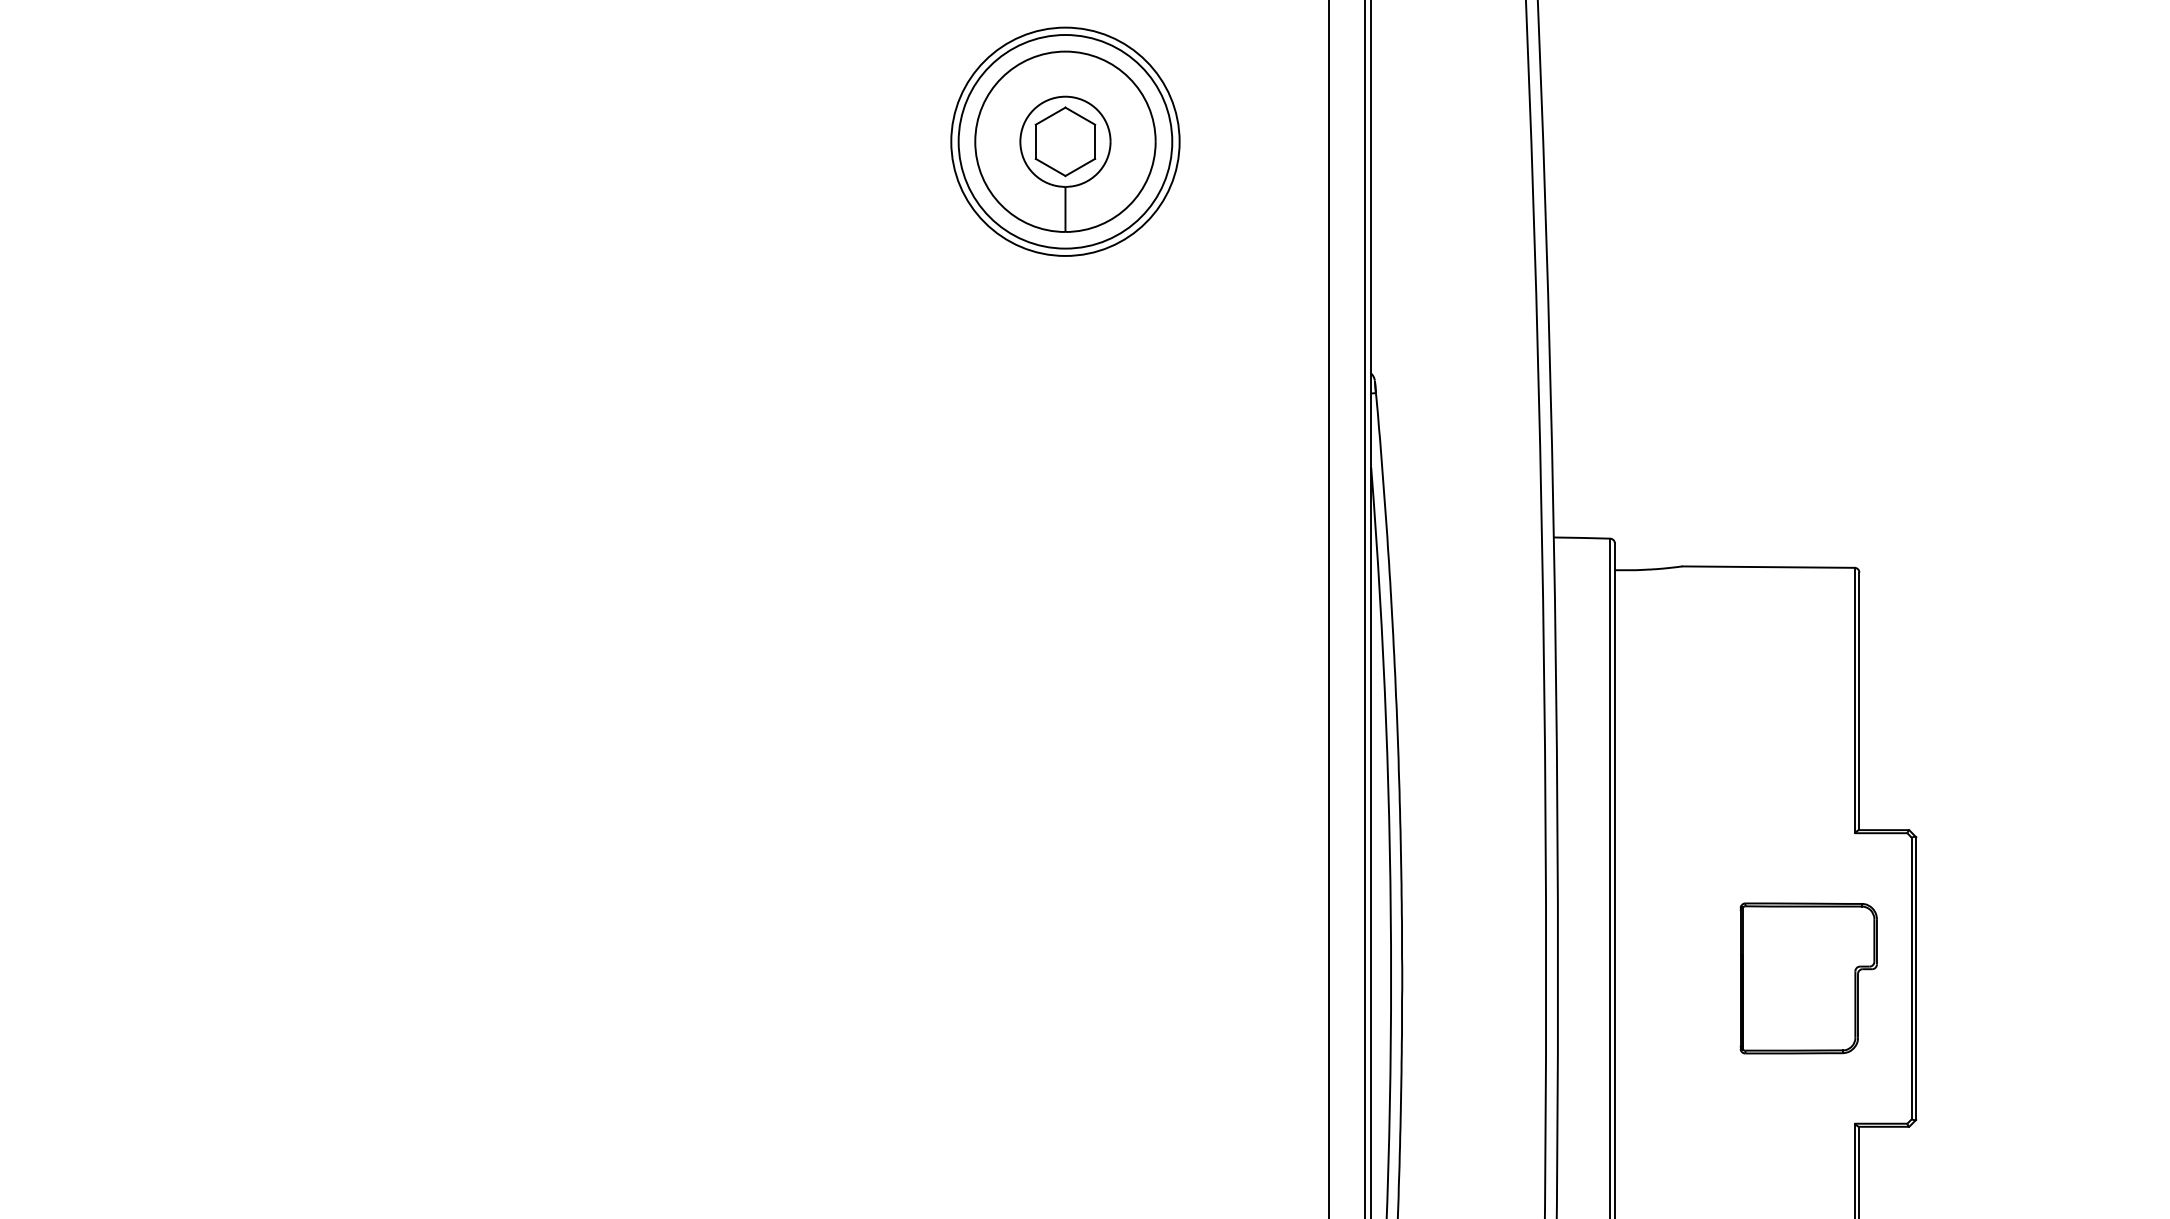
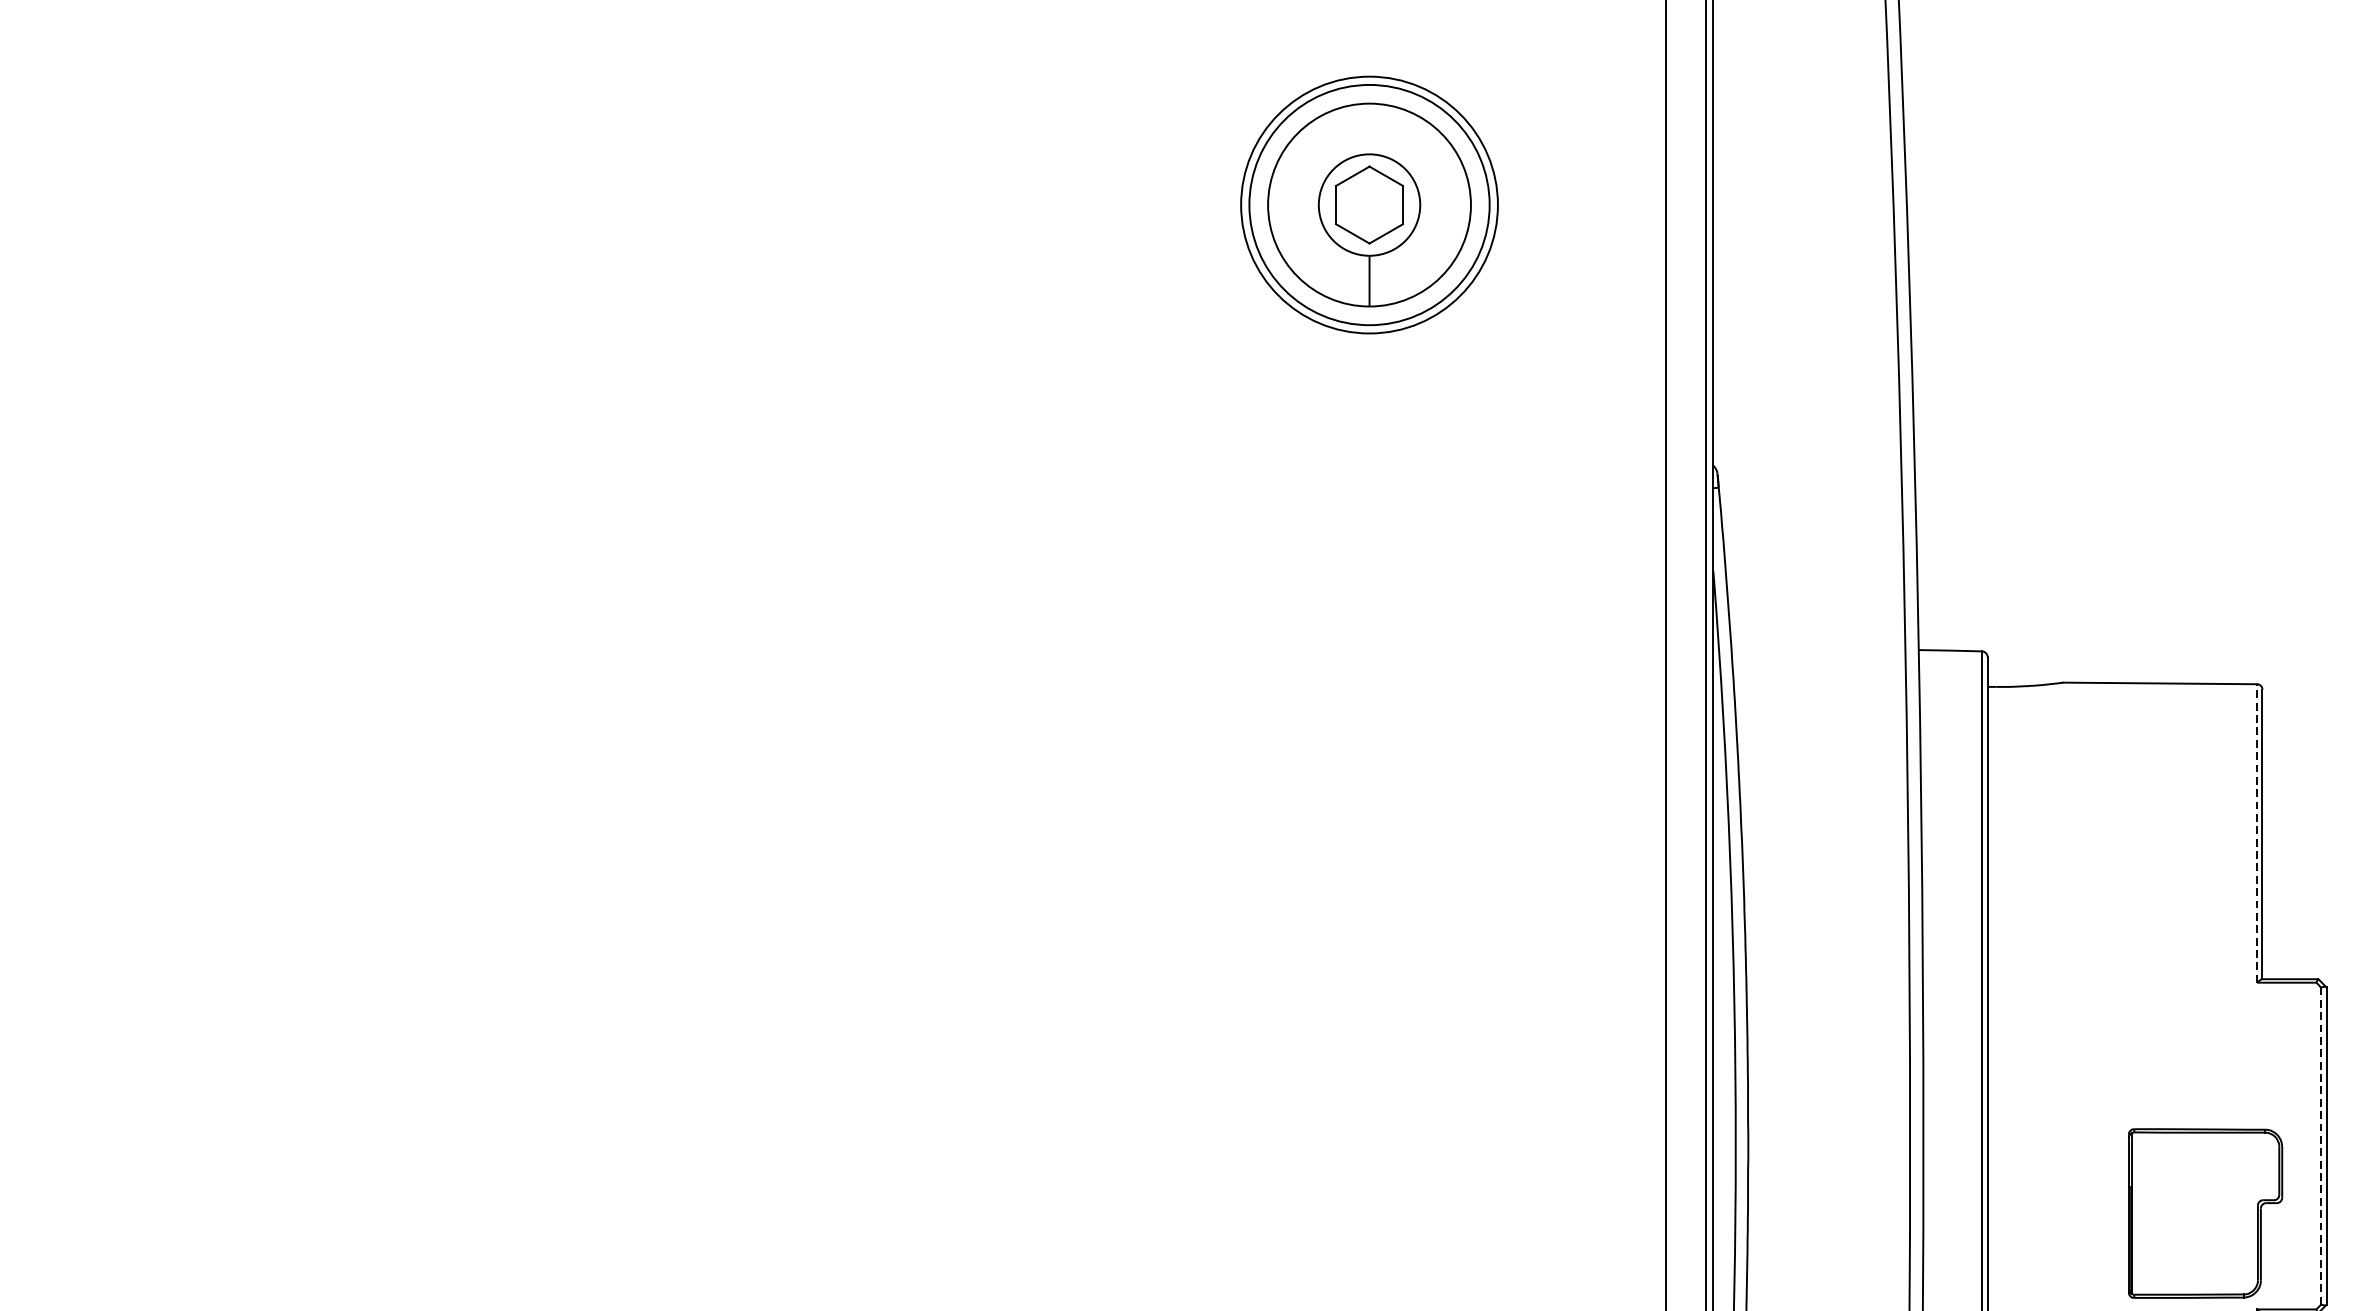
line: (1854, 700) -> (2256, 833), solid -> dashed
part: (1808, 978) -> (2205, 1213), moved
line: (1911, 978) -> (2321, 1146), solid -> dashed

